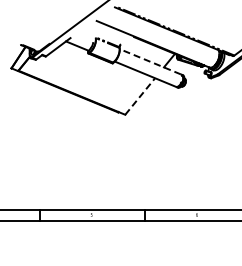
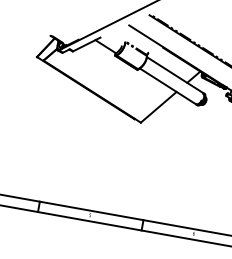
line: (149, 61) -> (174, 74), dashed -> solid
line: (140, 96) -> (159, 107), dashed -> solid

